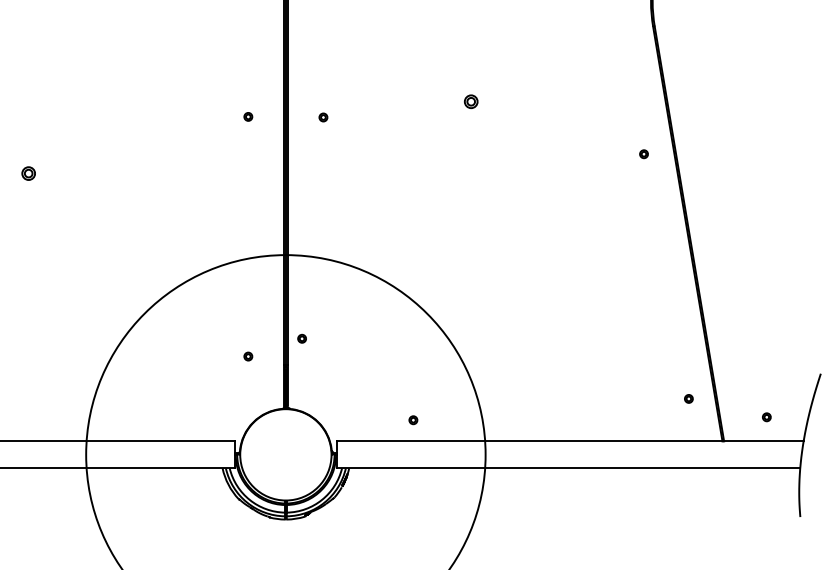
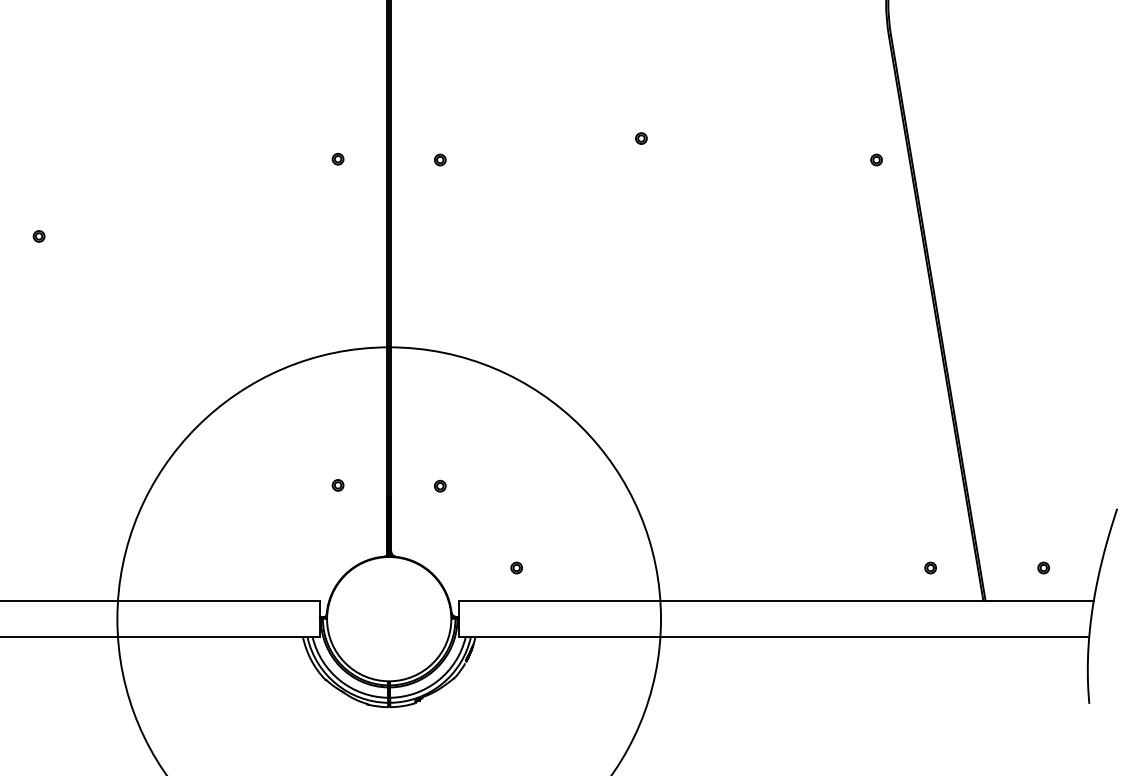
part: (471, 101) -> (641, 138), size x0.62
part: (643, 153) -> (876, 159), moved
part: (28, 173) -> (38, 236), size x0.62
part: (302, 338) -> (440, 485), moved
part: (688, 398) -> (930, 567), moved
part: (413, 419) -> (516, 567), moved

